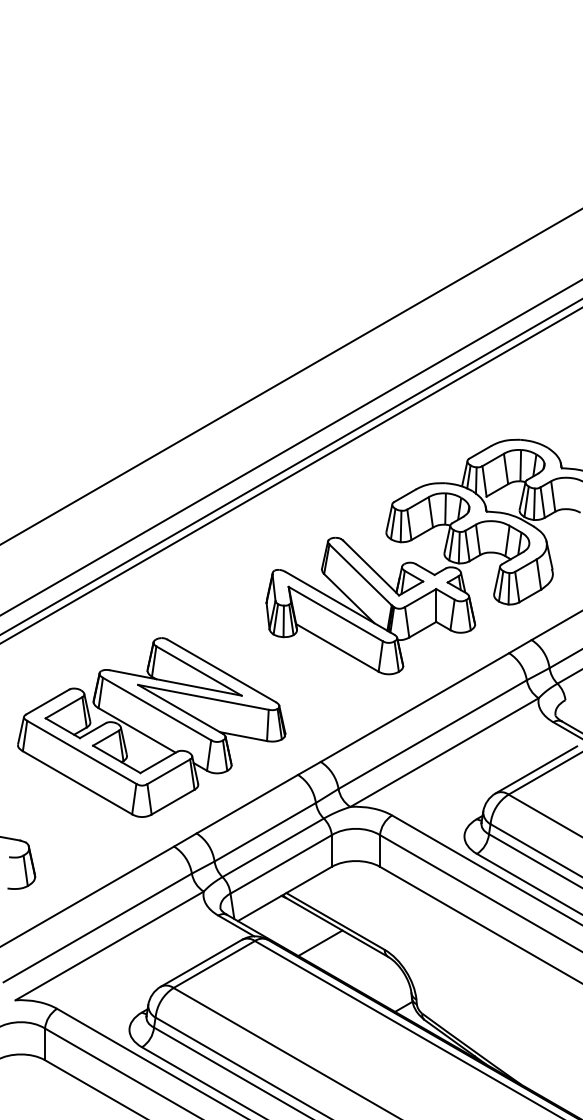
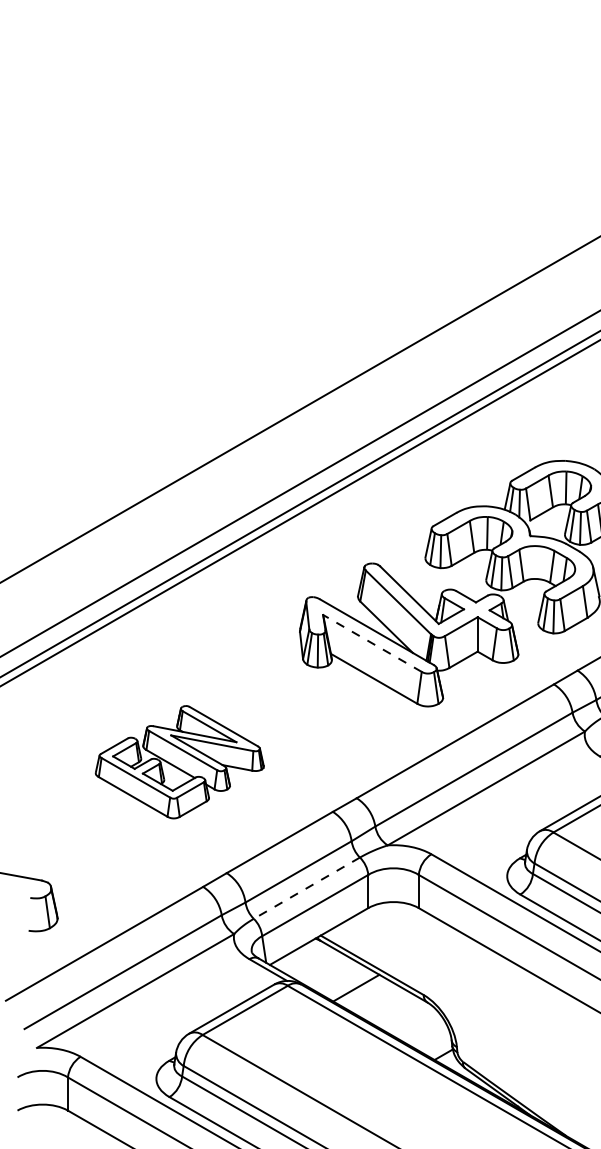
line: (335, 613) -> (372, 642), solid -> dashed
part: (151, 727) -> (179, 762), size x0.6
line: (273, 847) -> (307, 887), solid -> dashed

